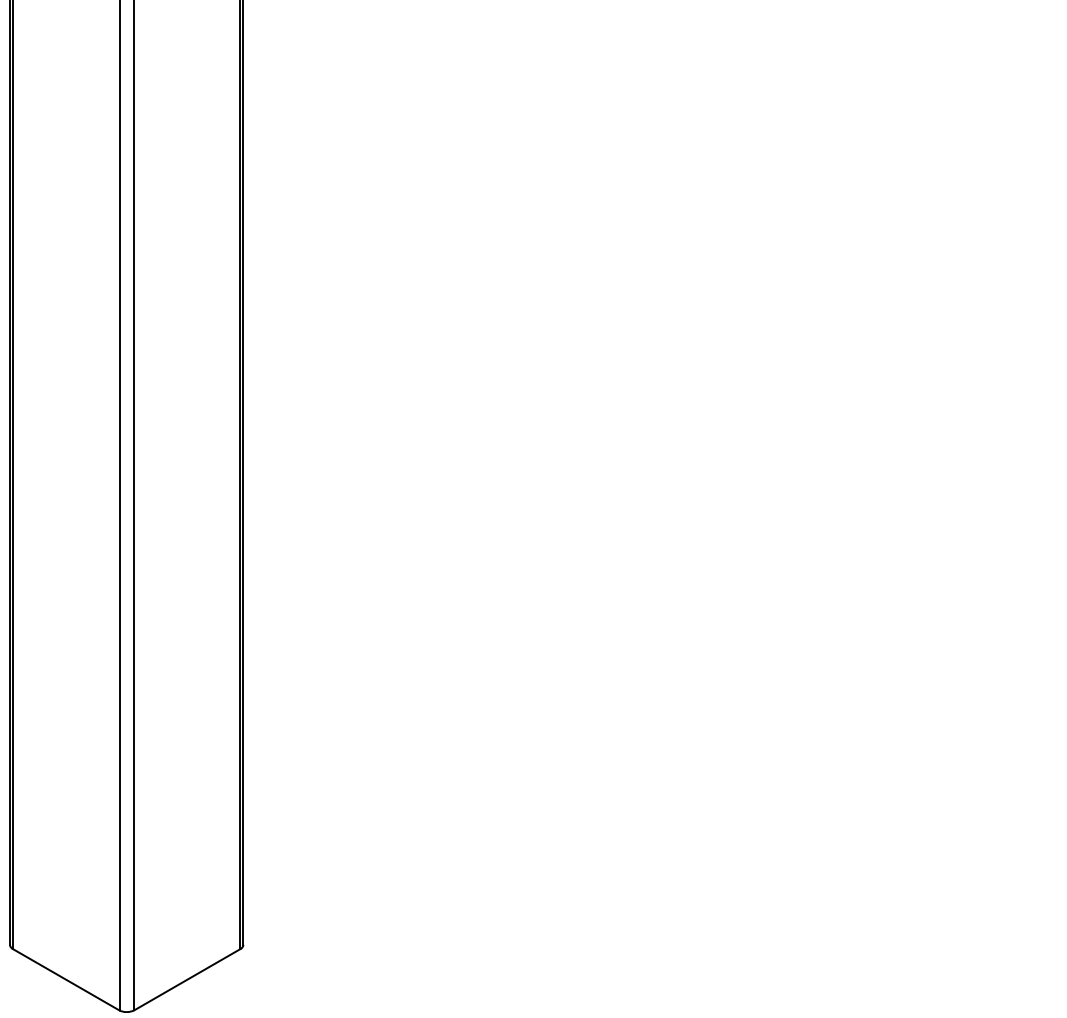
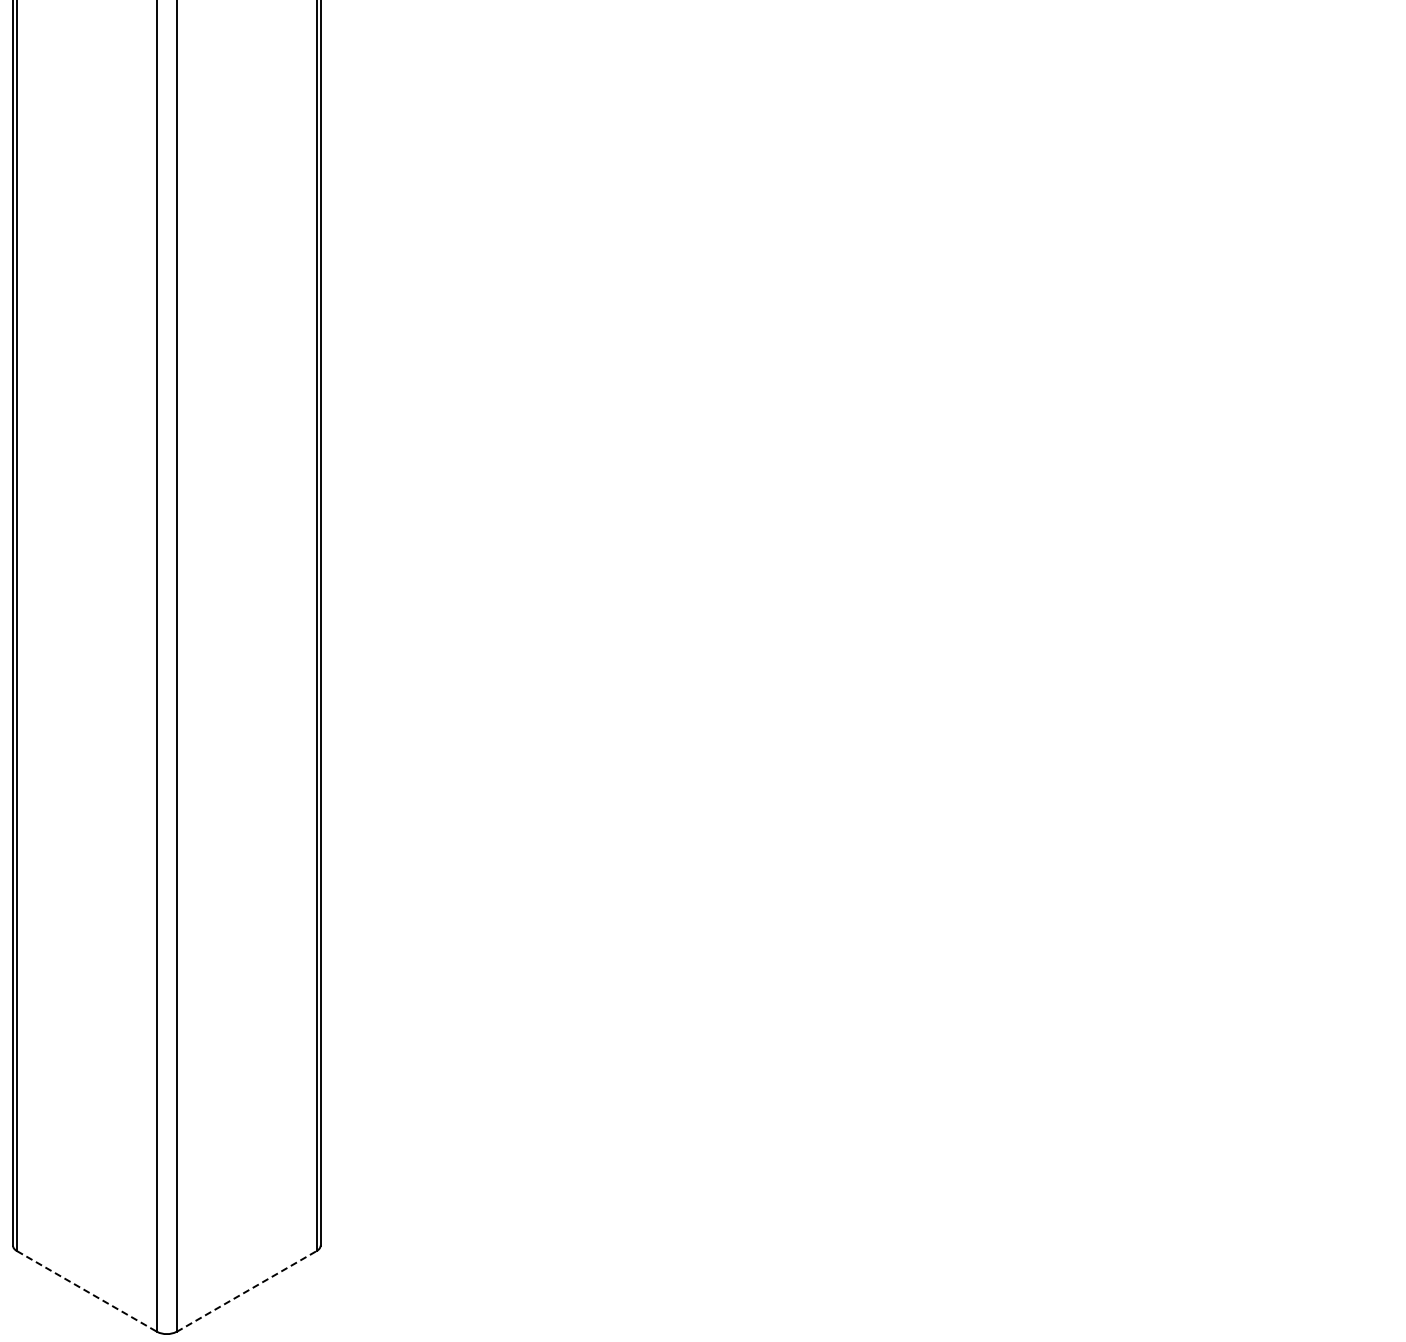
line: (66, 979) -> (87, 1291), solid -> dashed
line: (187, 979) -> (246, 1291), solid -> dashed

